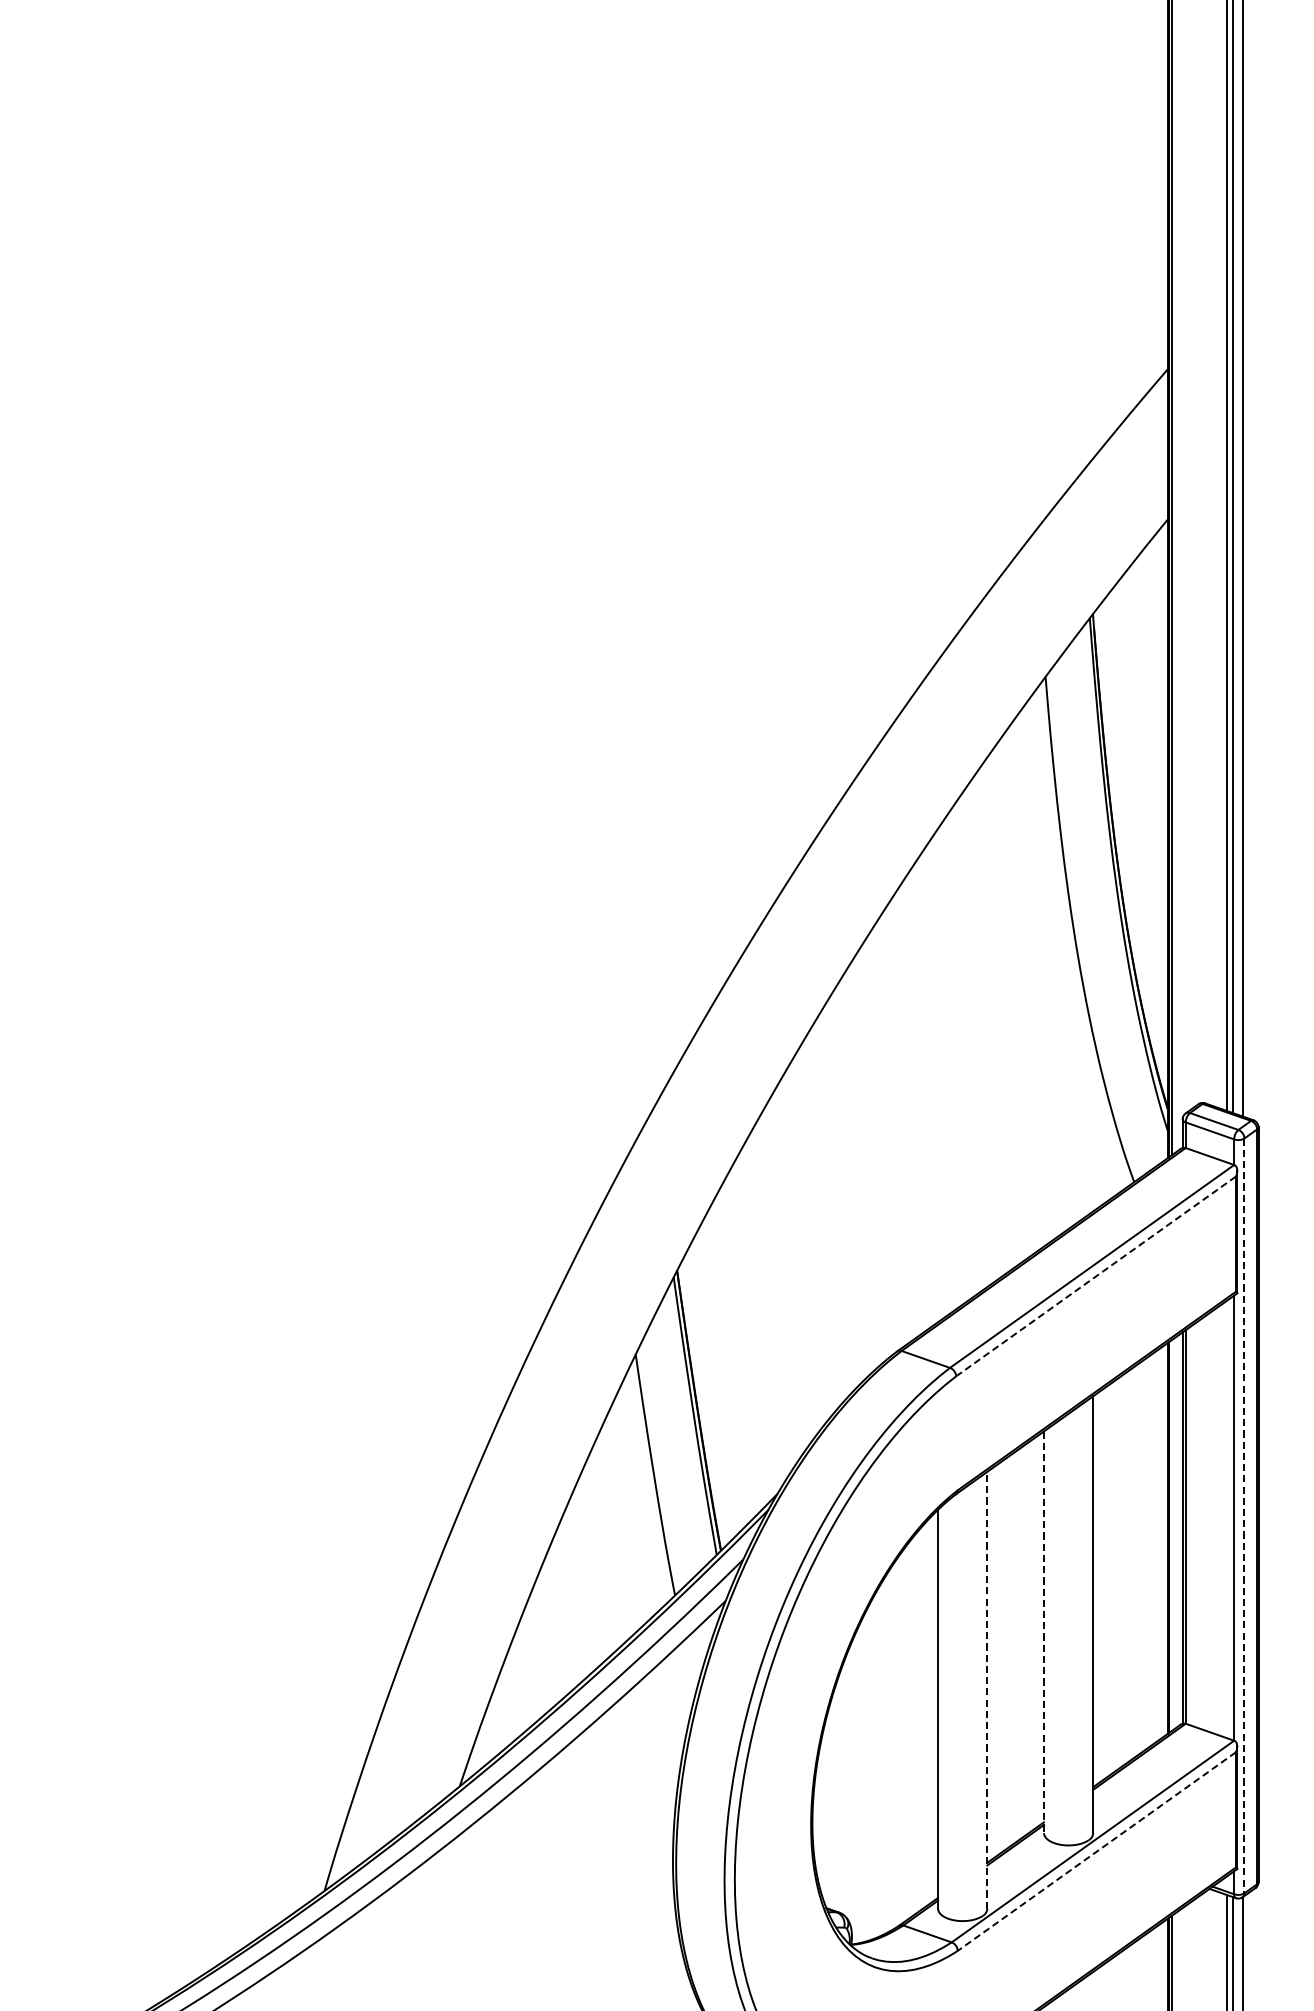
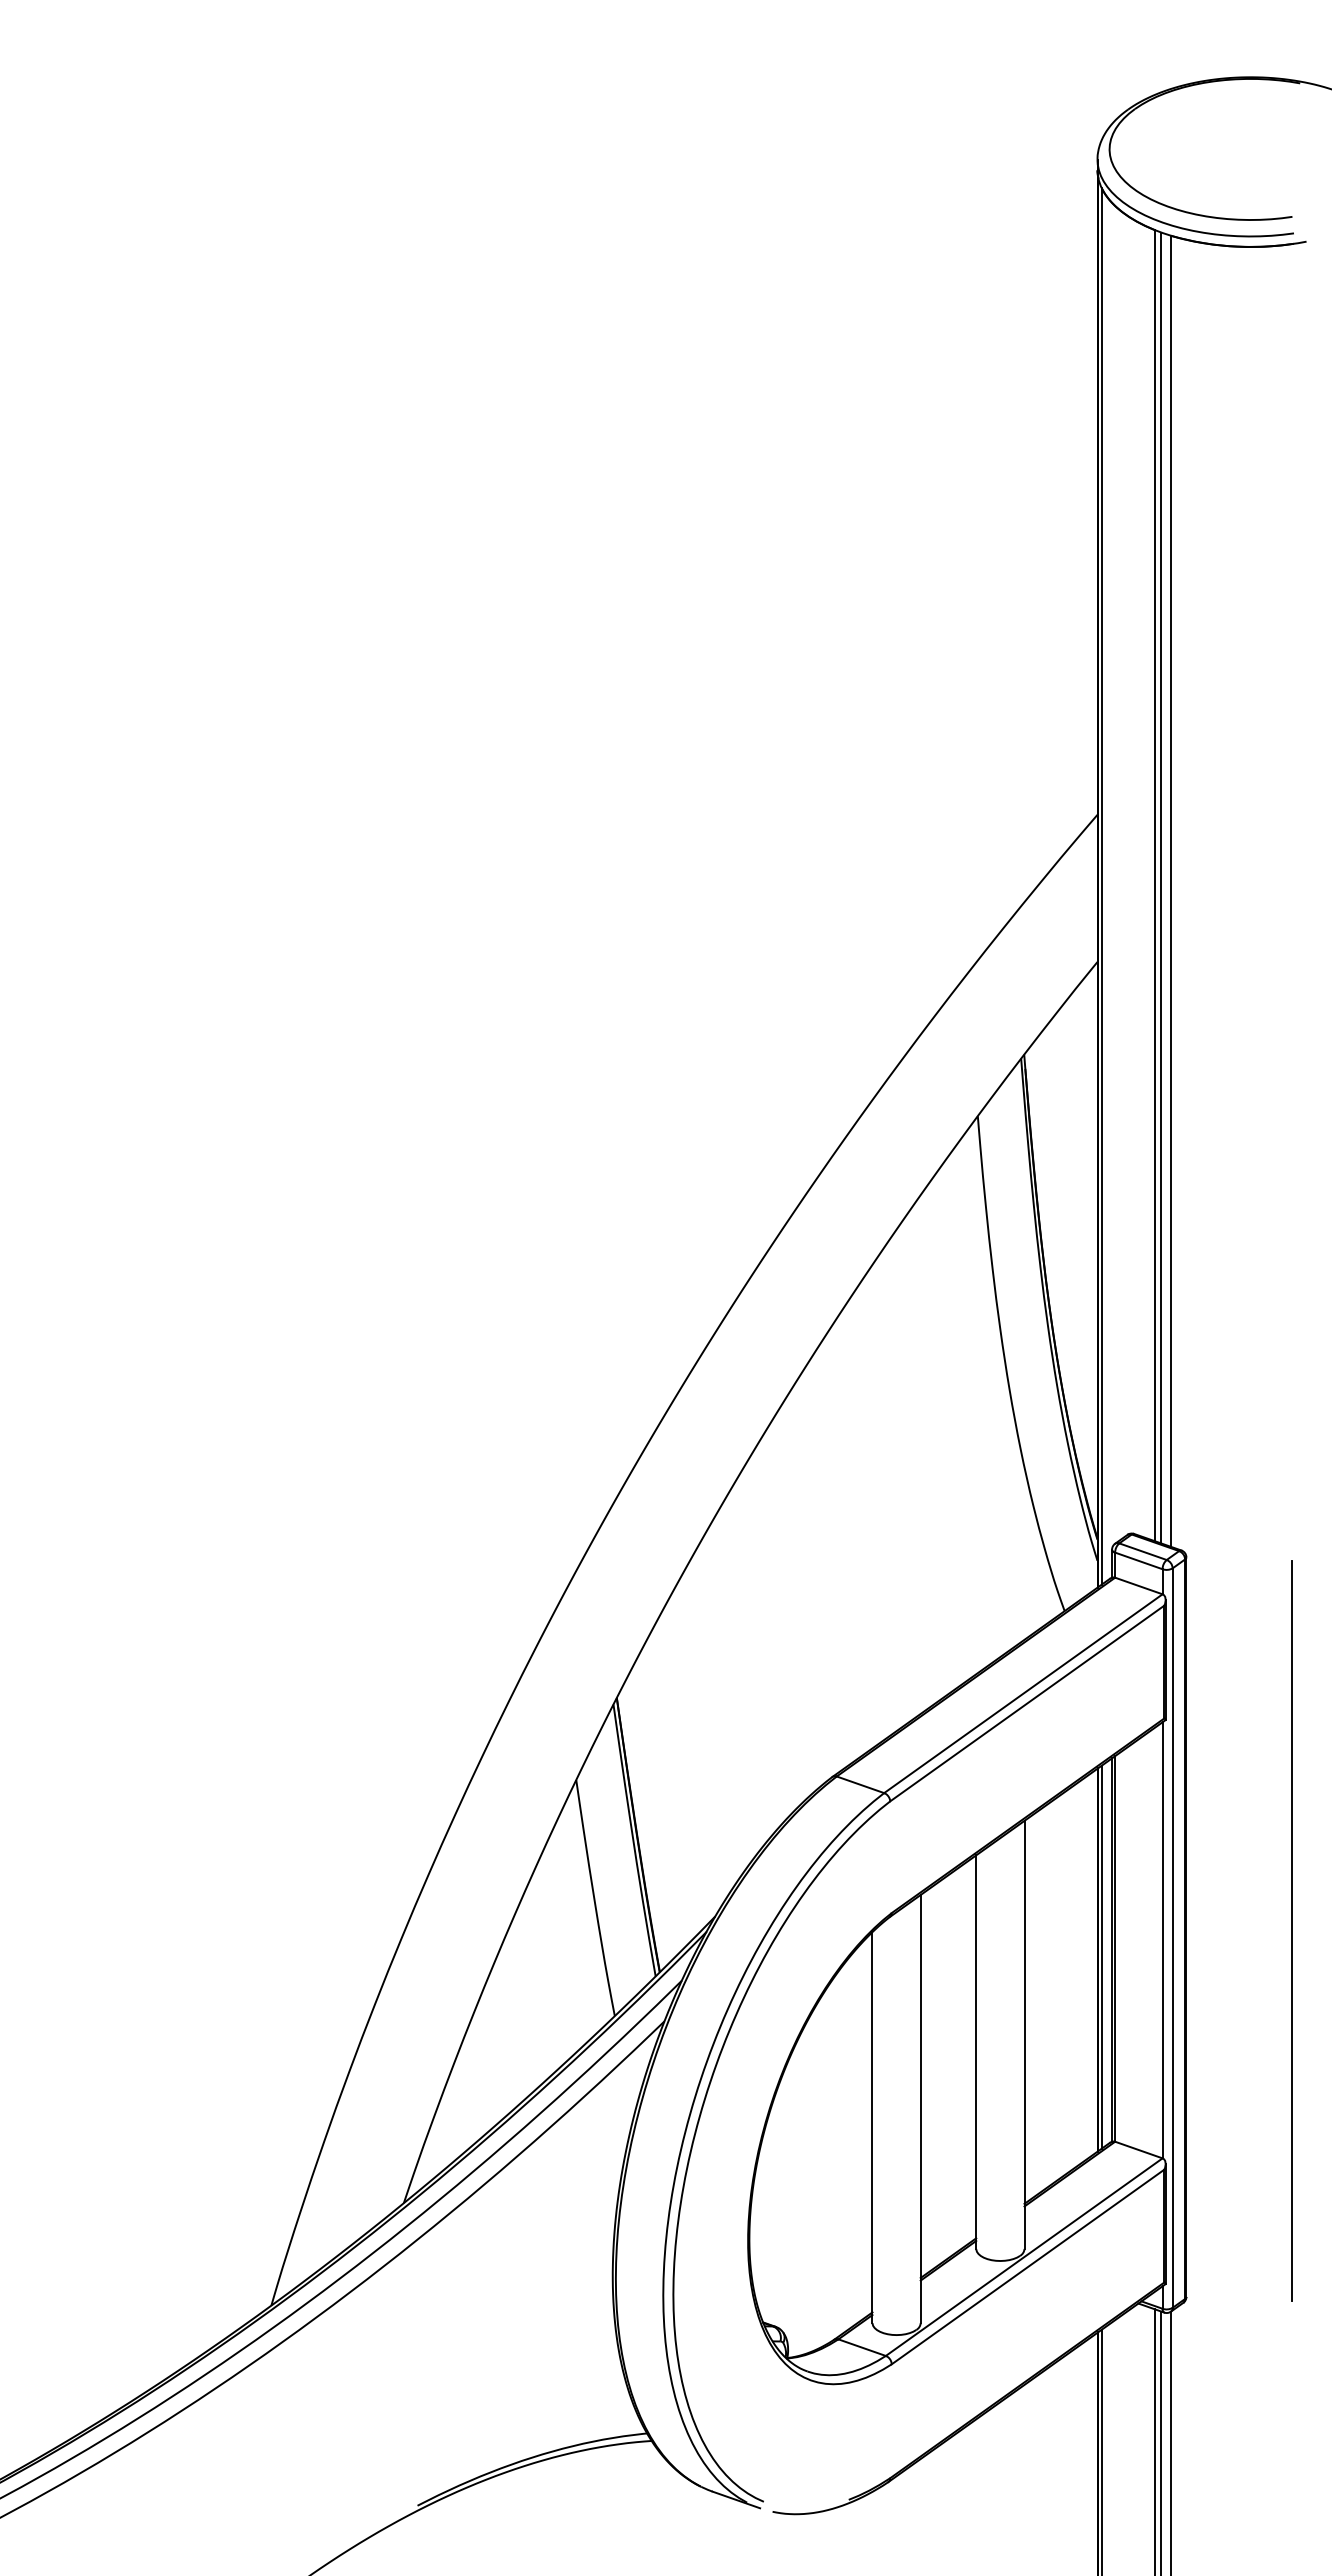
line: (1095, 1276) -> (1026, 1703), dashed -> solid
line: (1244, 1516) -> (1172, 1938), dashed -> solid
line: (1171, 1534) -> (1101, 1956), added
line: (1044, 1632) -> (976, 2052), dashed -> solid
line: (987, 1689) -> (920, 2108), dashed -> solid
line: (1097, 1852) -> (1028, 2267), dashed -> solid

